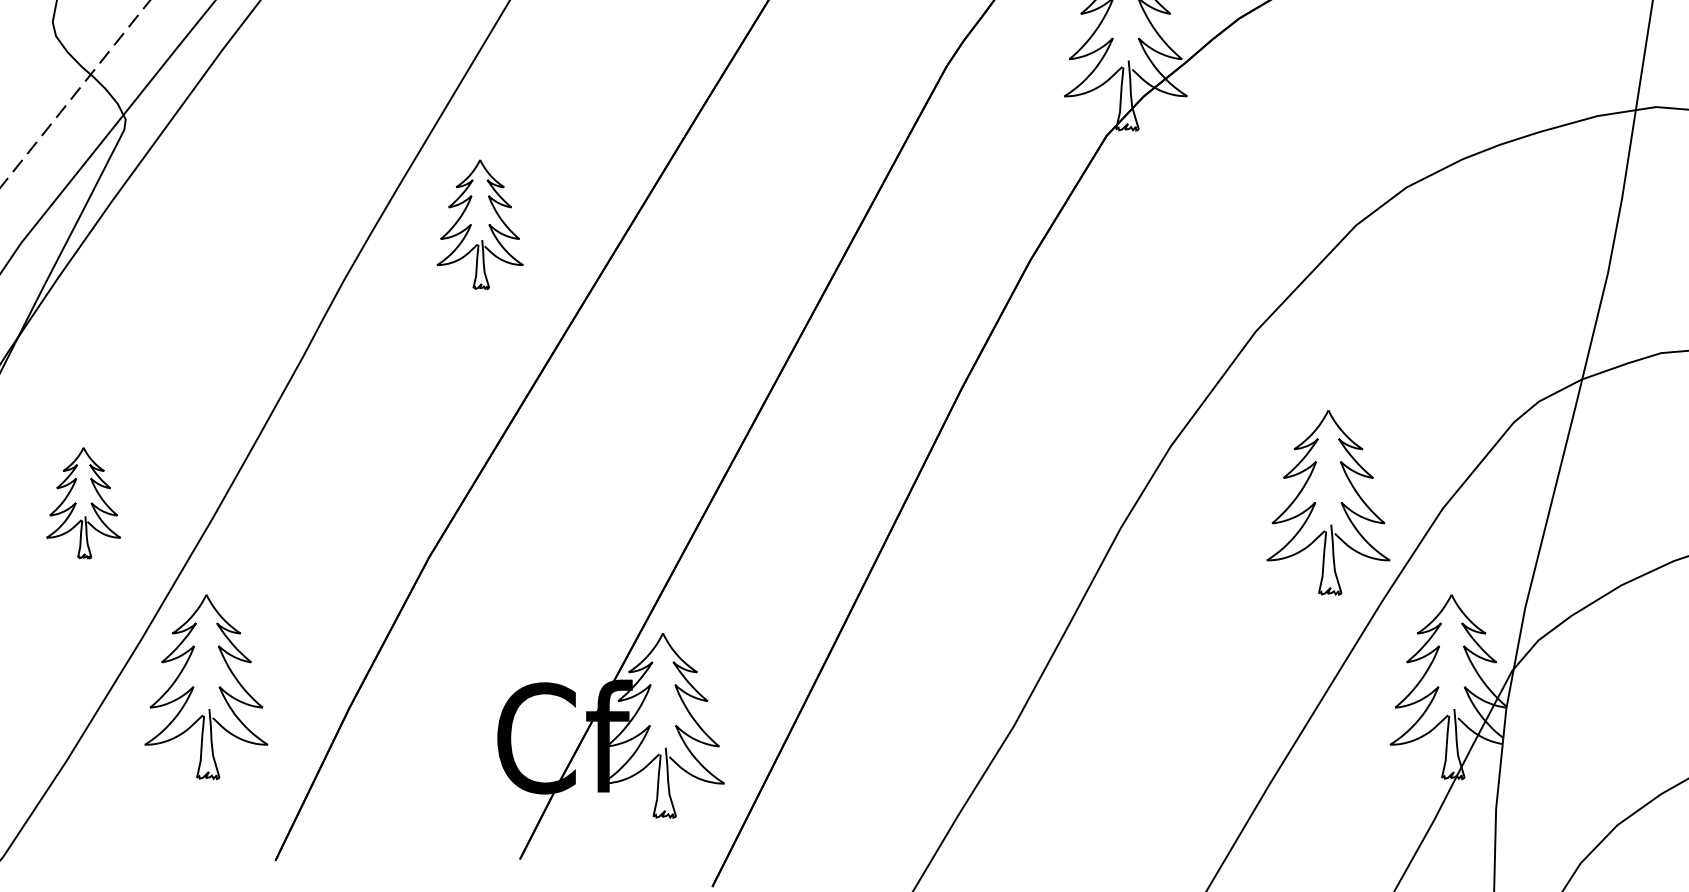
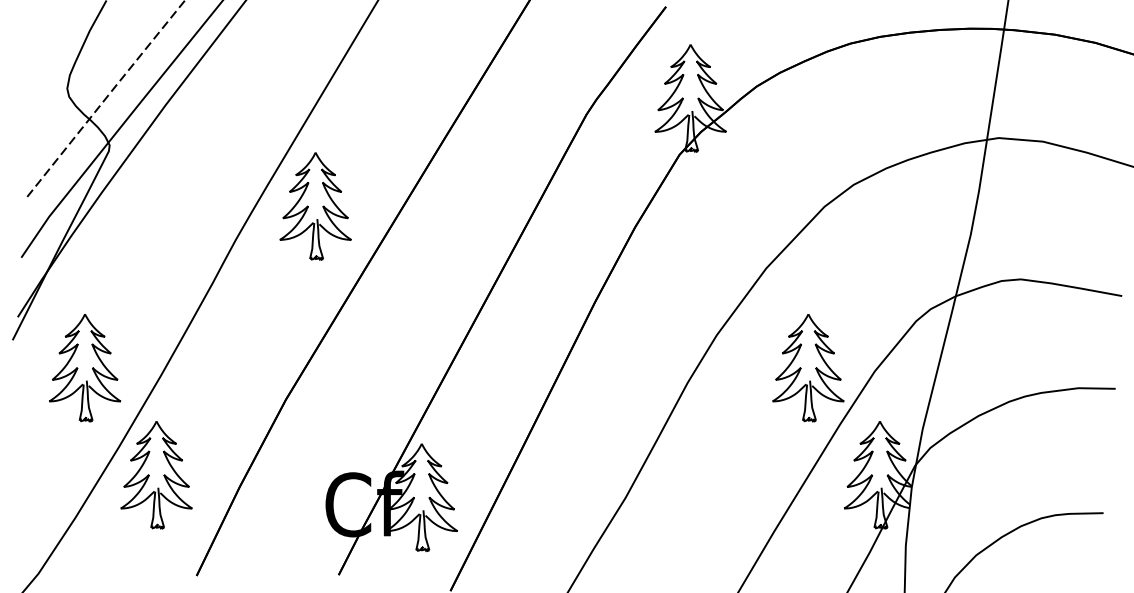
part: (479, 224) -> (315, 206), size x1.43
part: (84, 503) -> (85, 368), size x1.67

